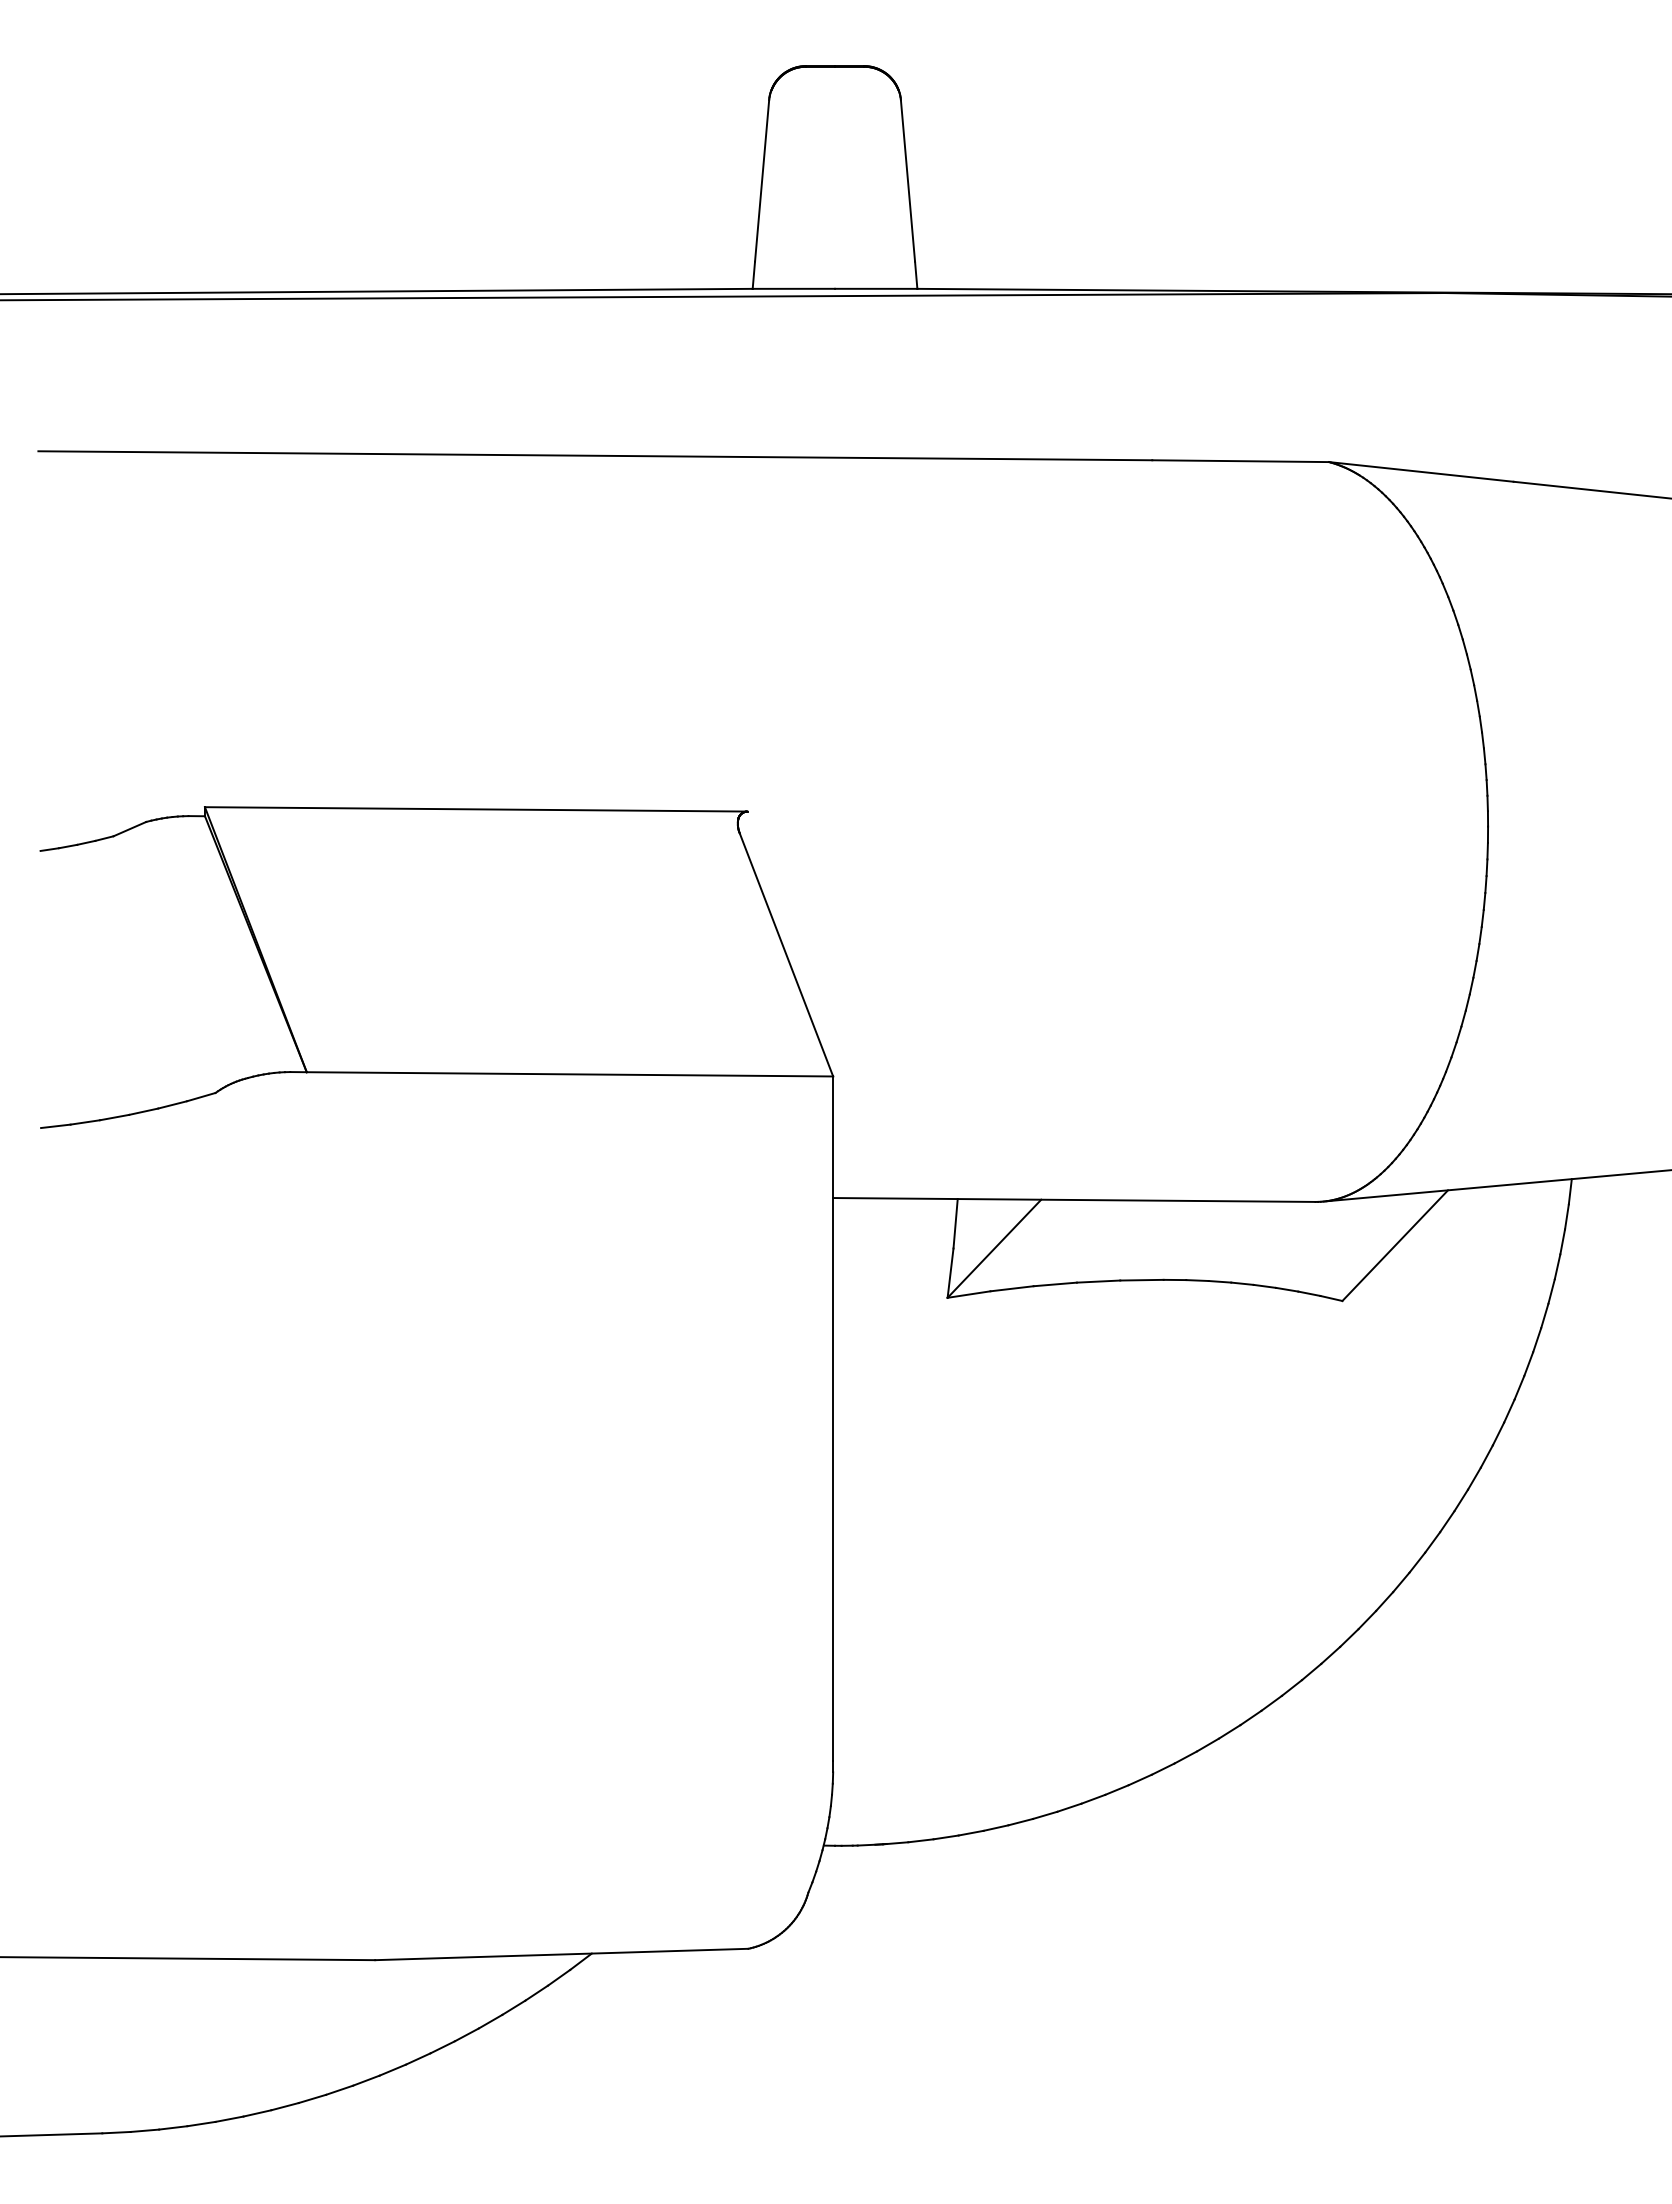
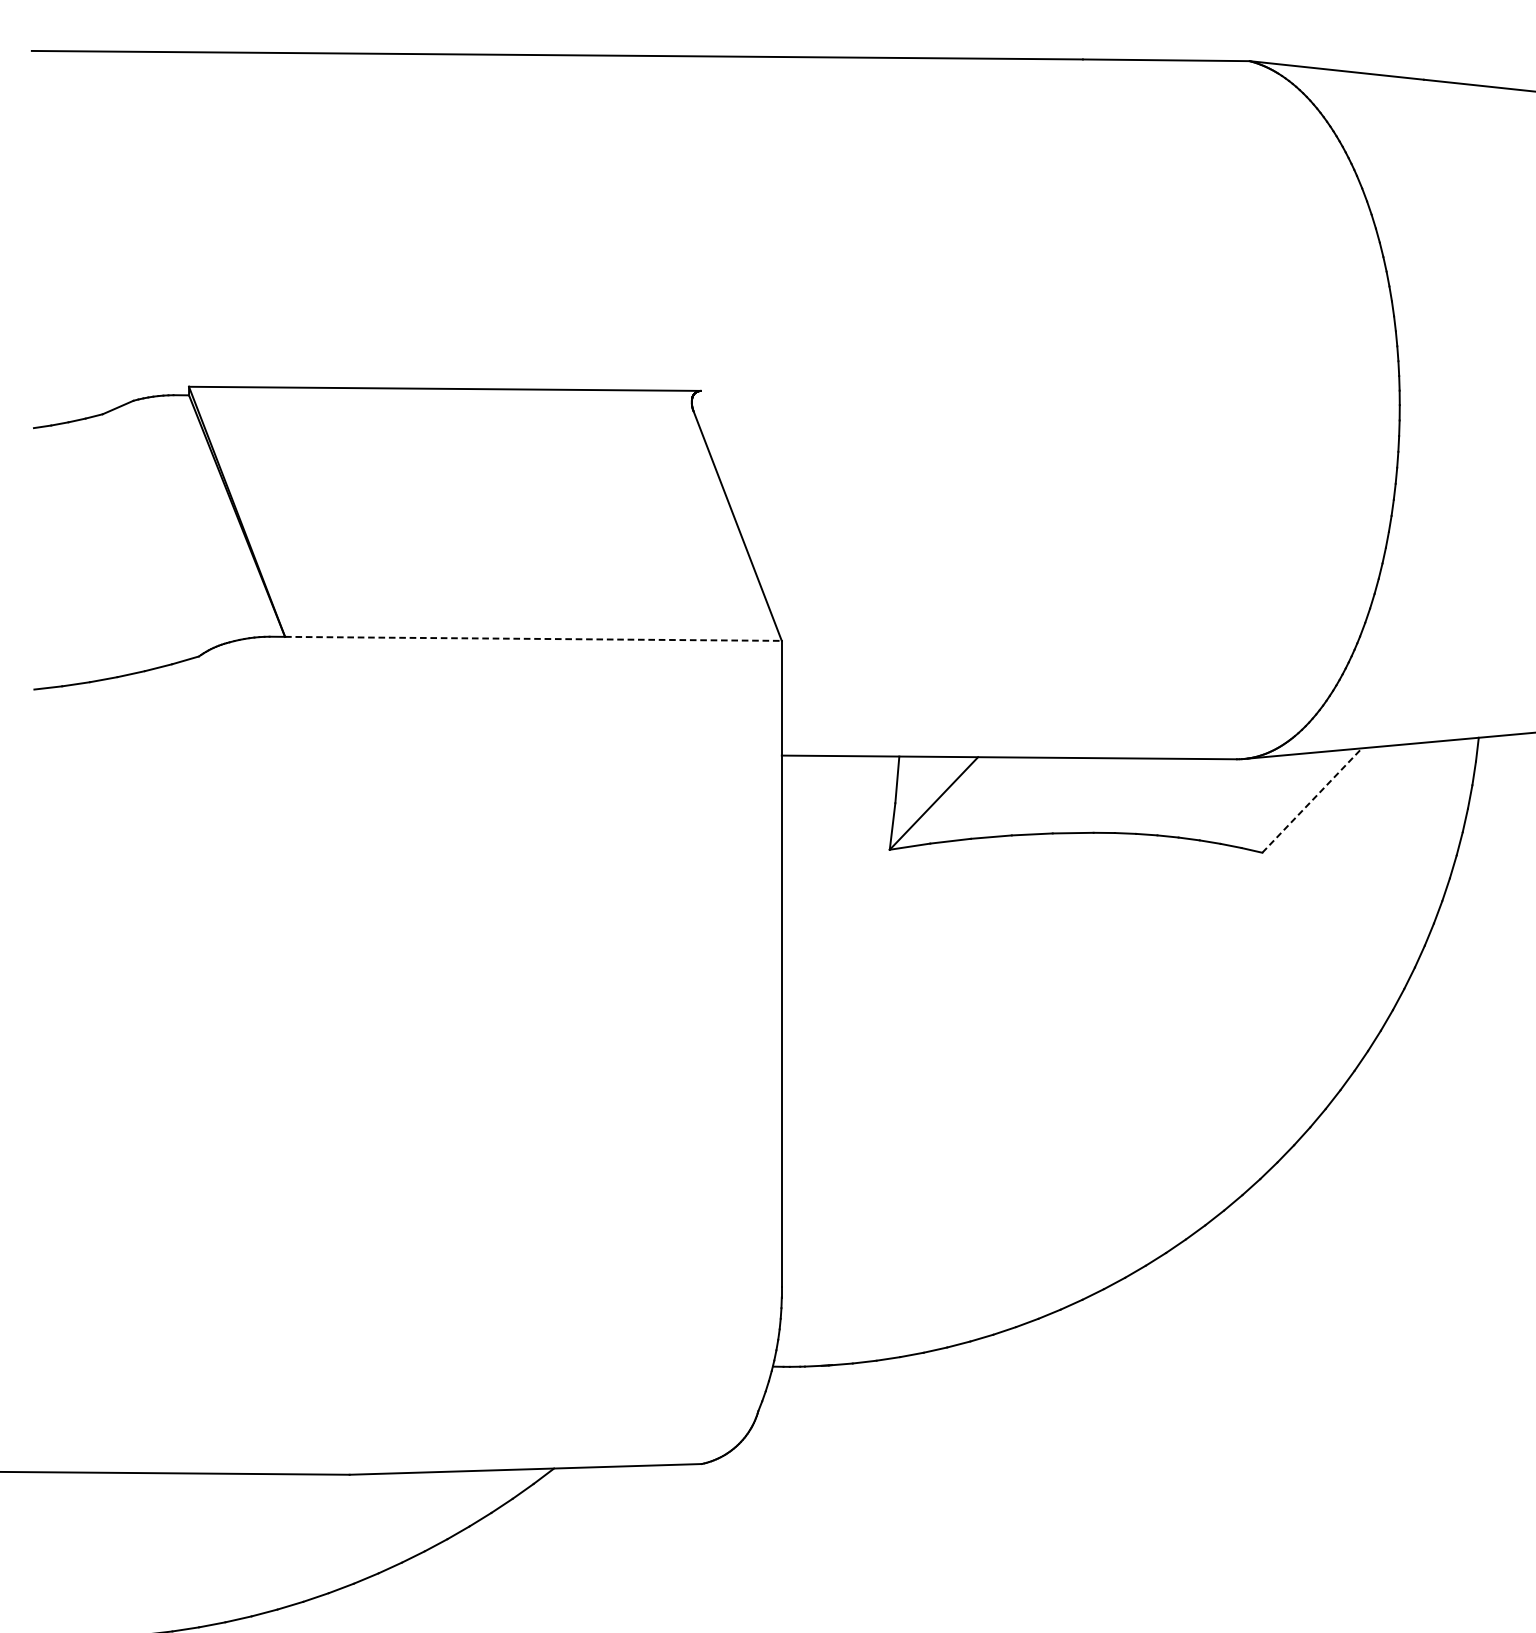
line: (570, 1074) -> (533, 639), solid -> dashed
line: (1395, 1245) -> (1312, 800), solid -> dashed

